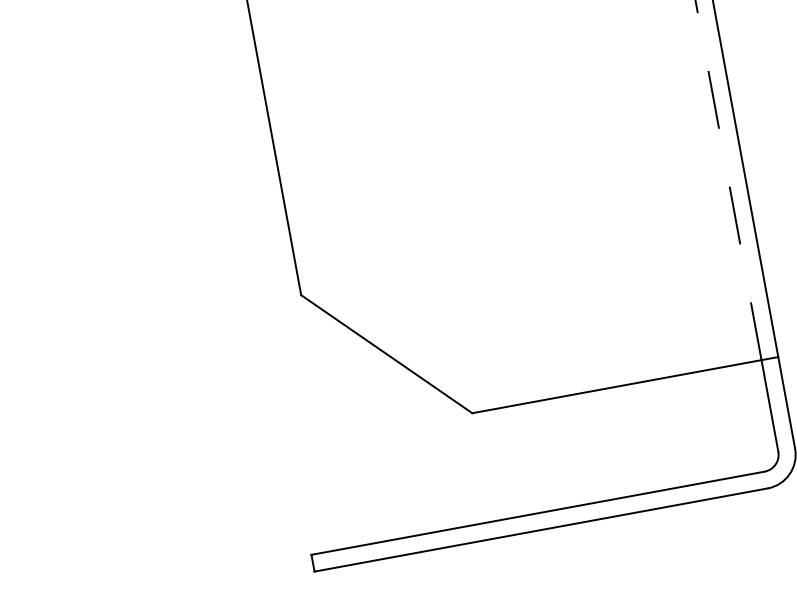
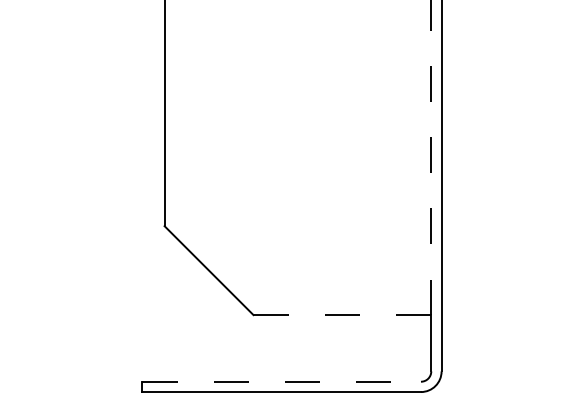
line: (626, 385) -> (348, 315), solid -> dashed
line: (539, 512) -> (282, 381), solid -> dashed

